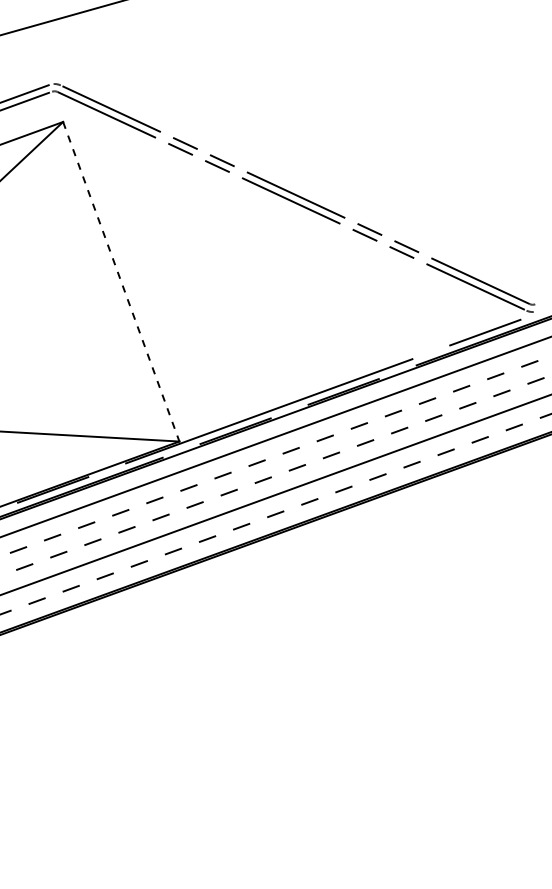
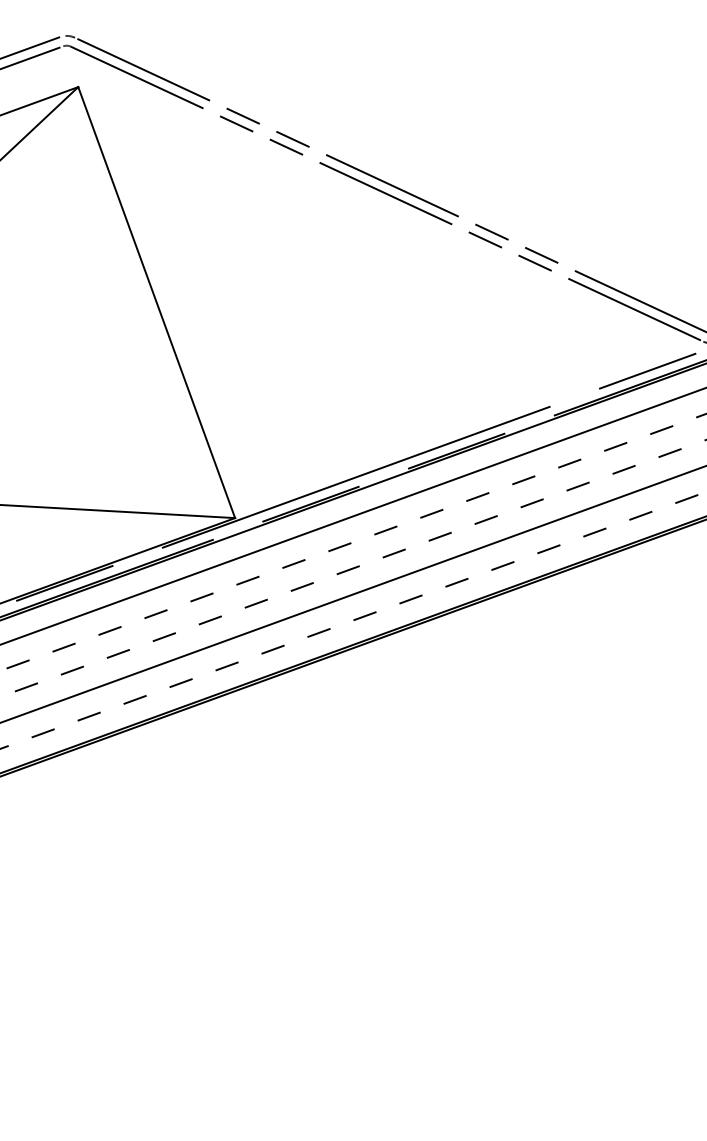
line: (121, 282) -> (156, 303), dashed -> solid

